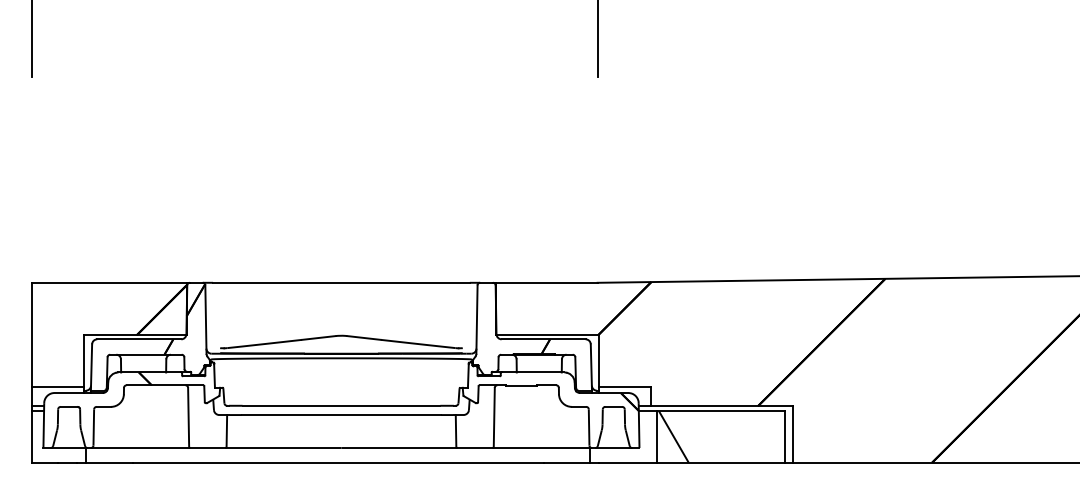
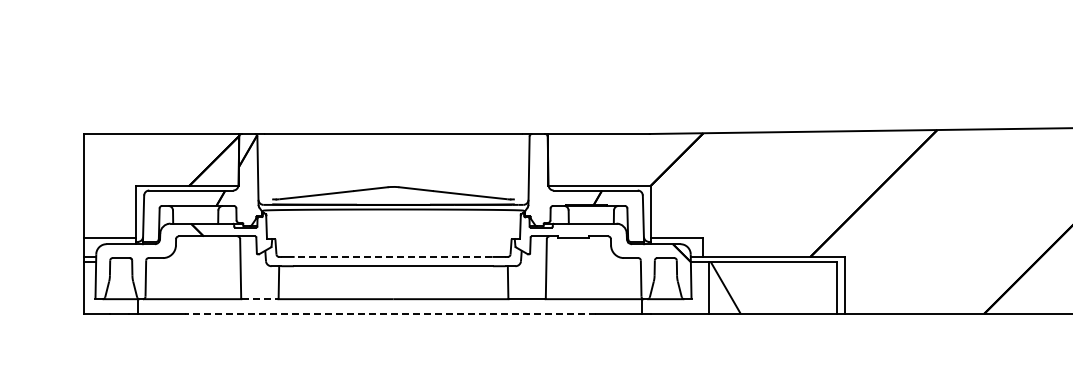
line: (341, 405) -> (393, 256), solid -> dashed
line: (207, 448) -> (259, 299), solid -> dashed
line: (338, 462) -> (390, 313), solid -> dashed

